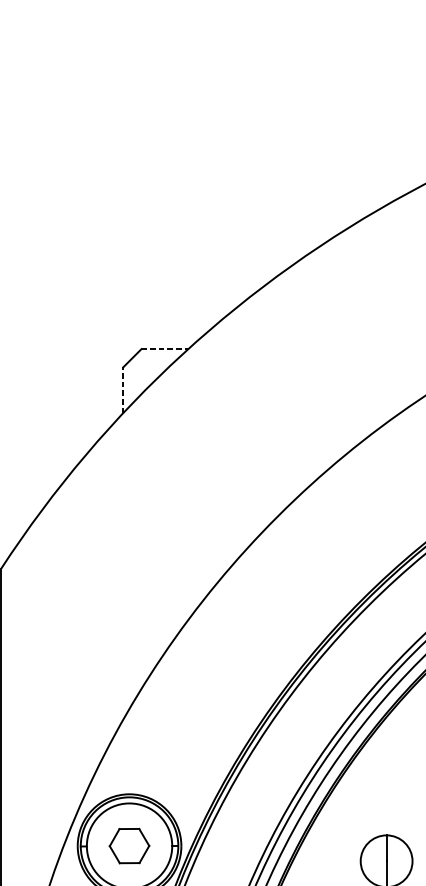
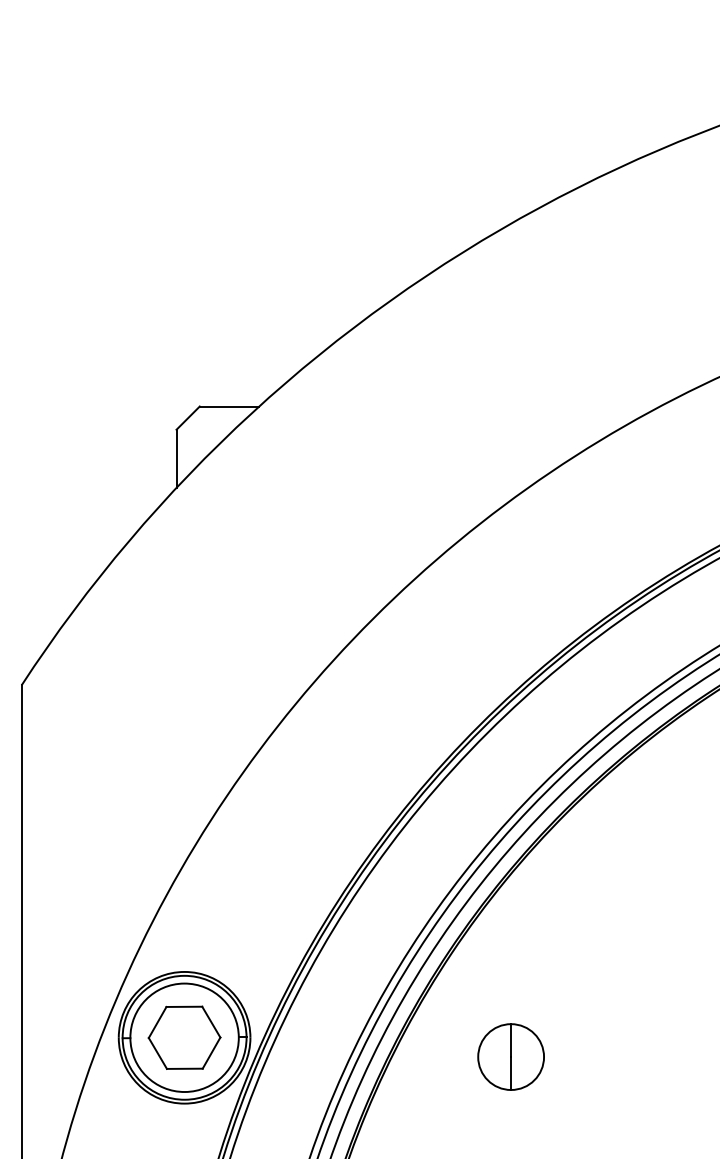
line: (164, 349) -> (229, 406), dashed -> solid
line: (123, 390) -> (176, 458), dashed -> solid
part: (129, 845) -> (184, 1037), size x1.43

